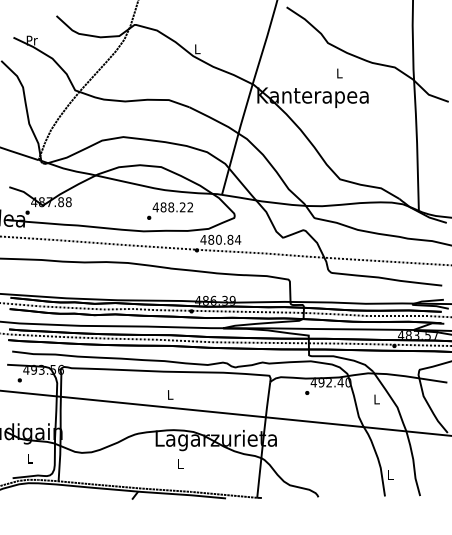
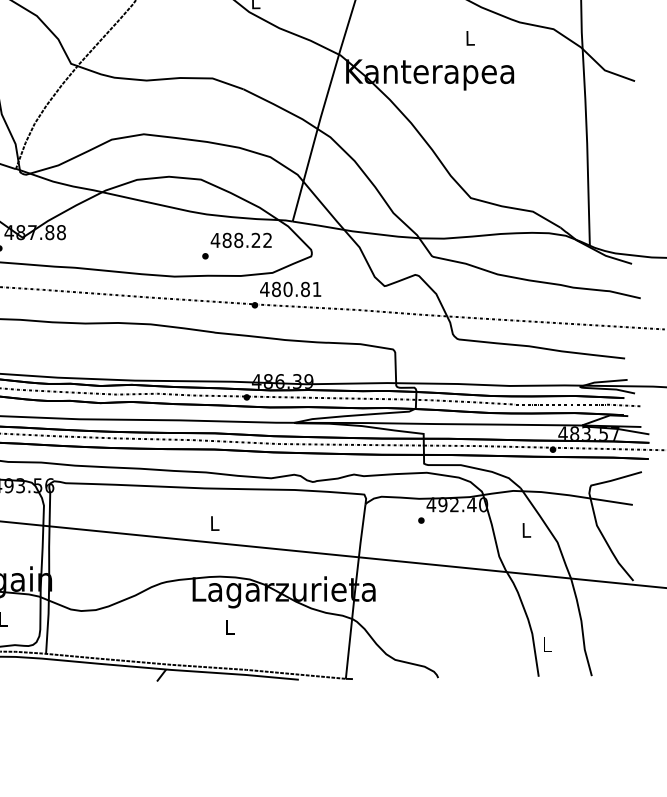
text: (169, 210) -> (236, 245), moved
text: (238, 239) -> (317, 288), 480.84 -> 480.81

